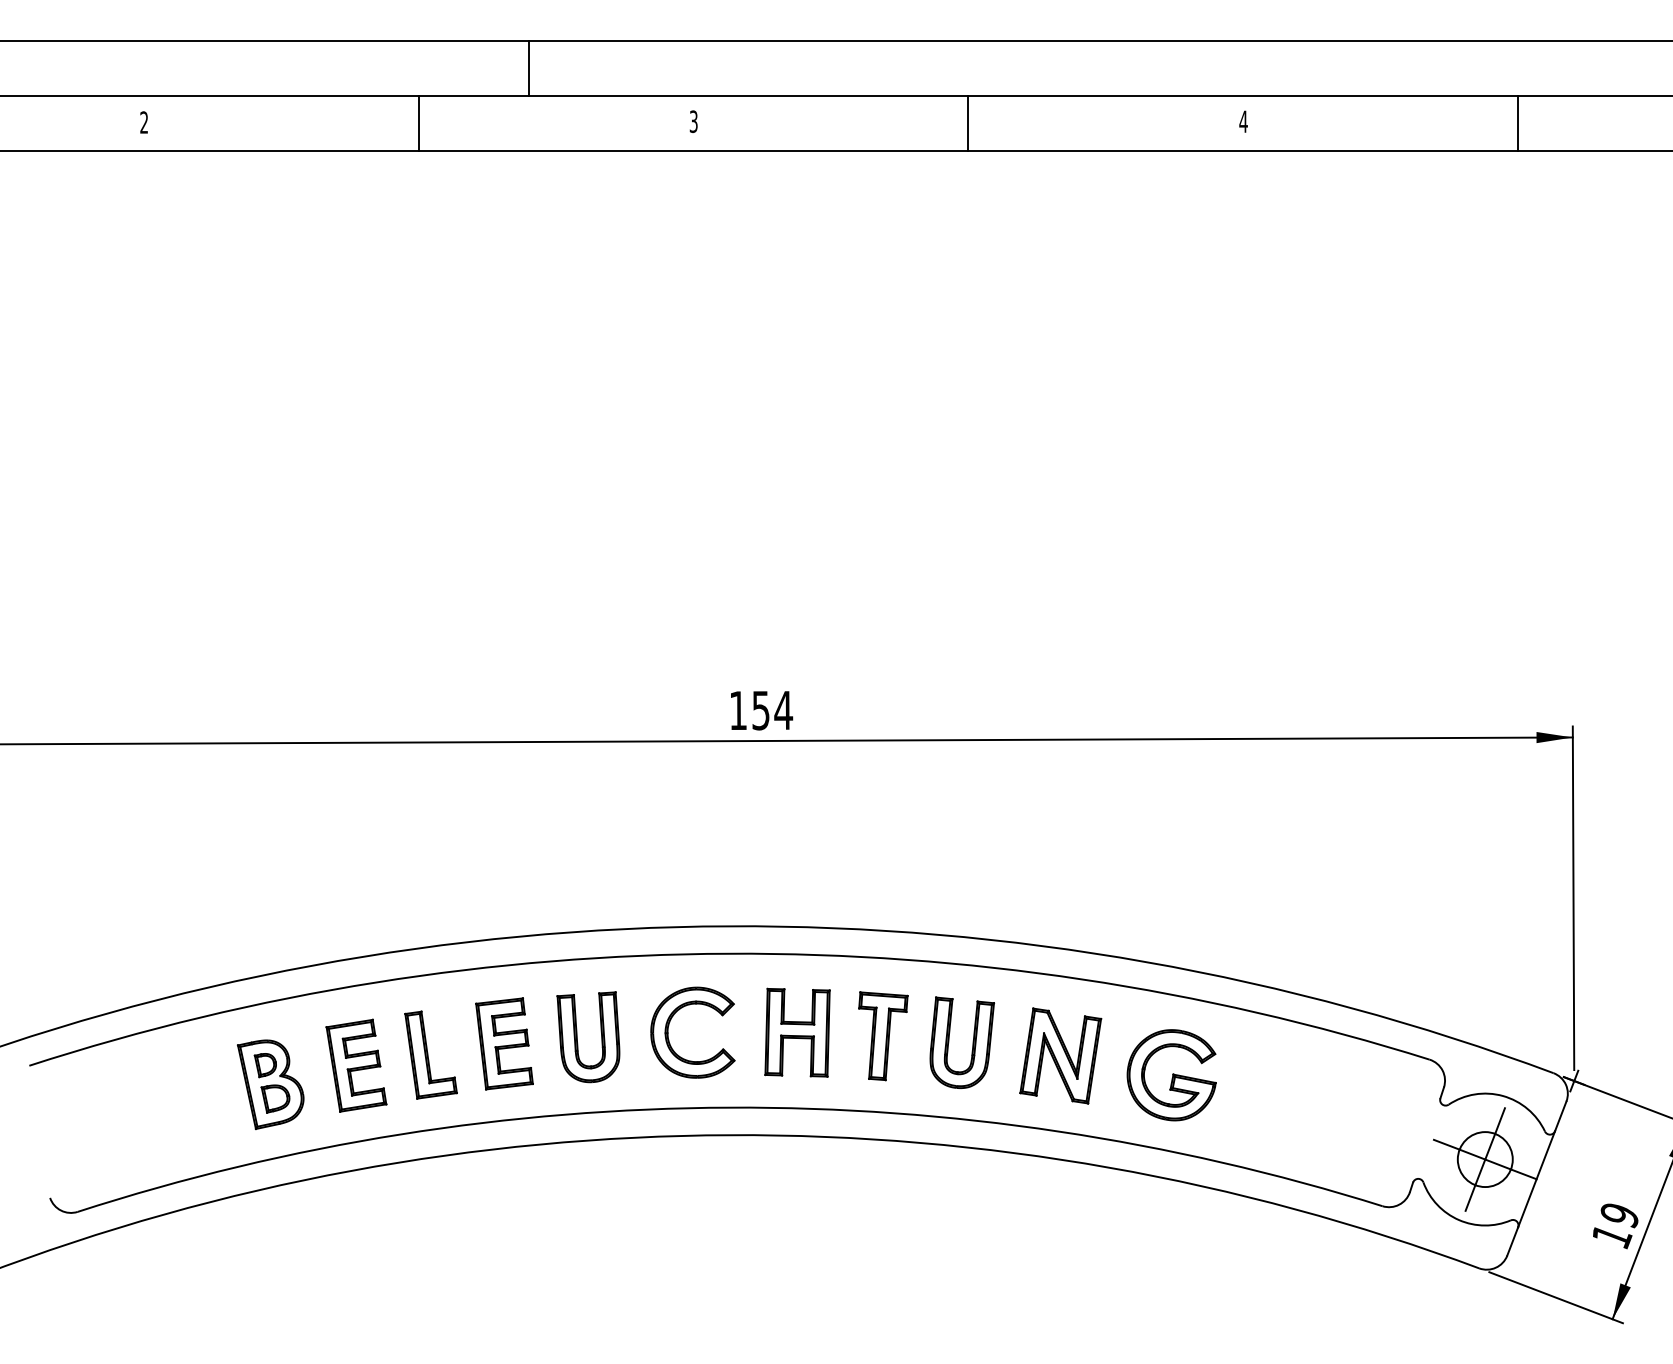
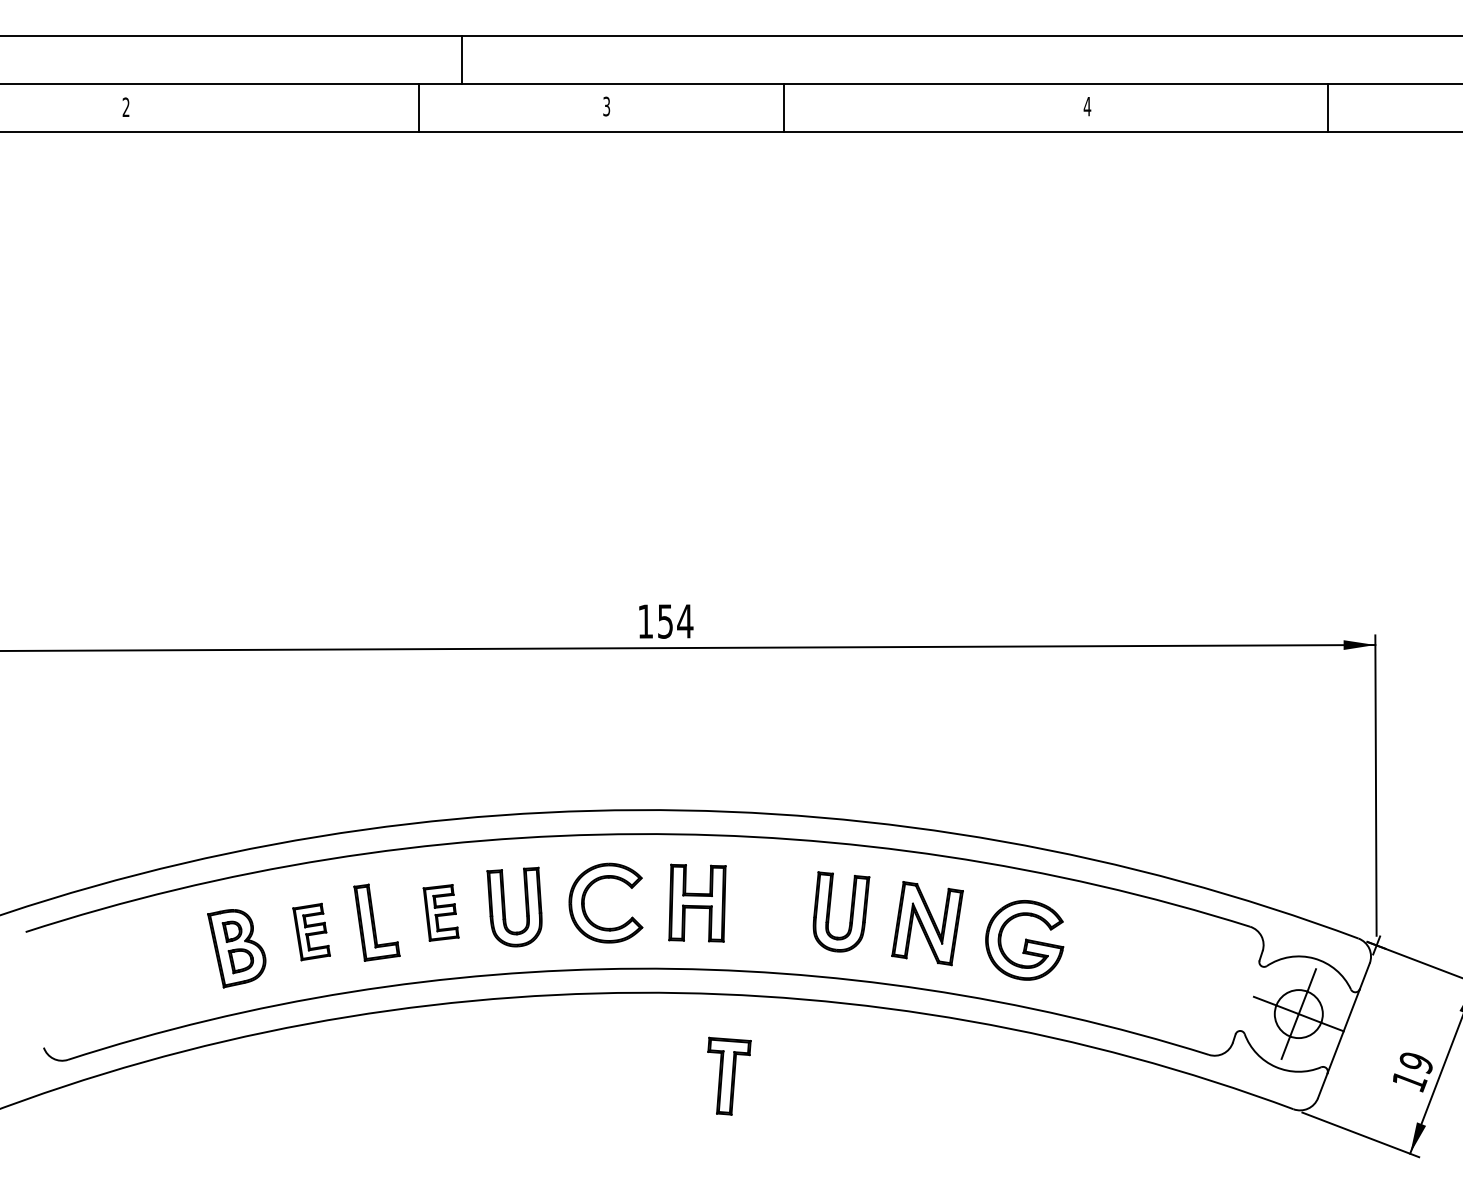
line: (419, 122) -> (419, 107), moved
line: (968, 122) -> (783, 107), moved
part: (883, 1035) -> (729, 1075), moved
part: (503, 1043) -> (440, 912), size x0.7
part: (356, 1065) -> (311, 931), size x0.7

